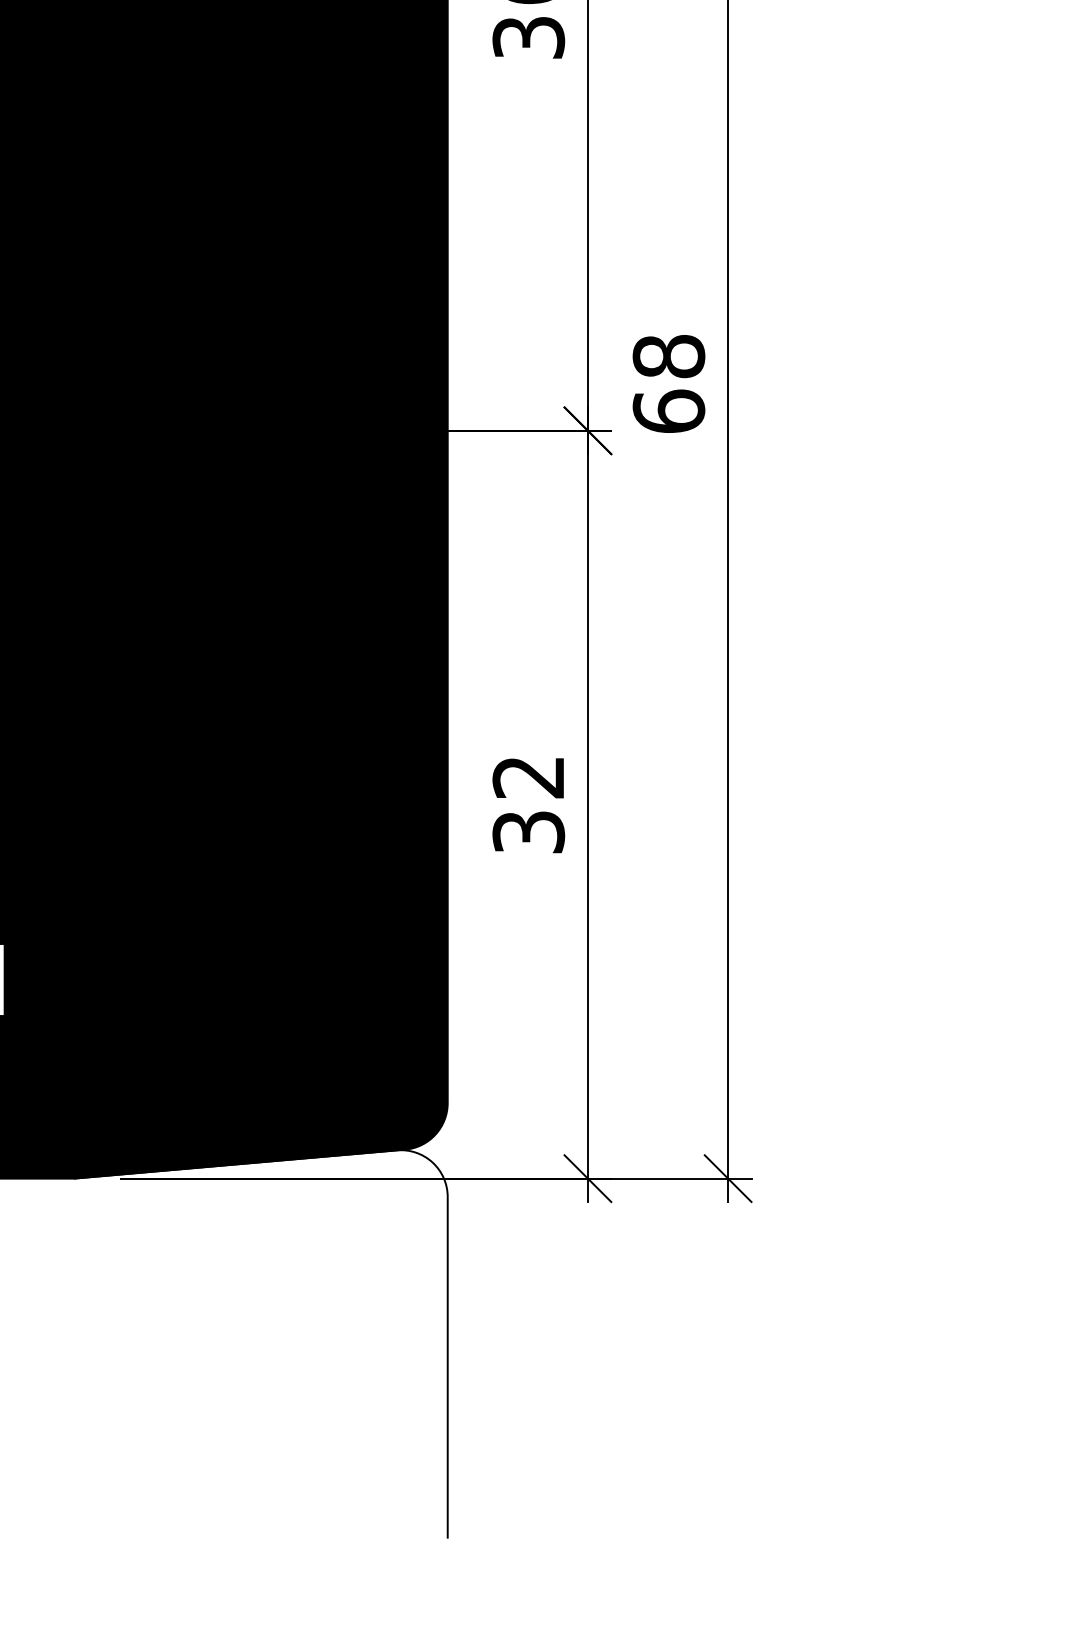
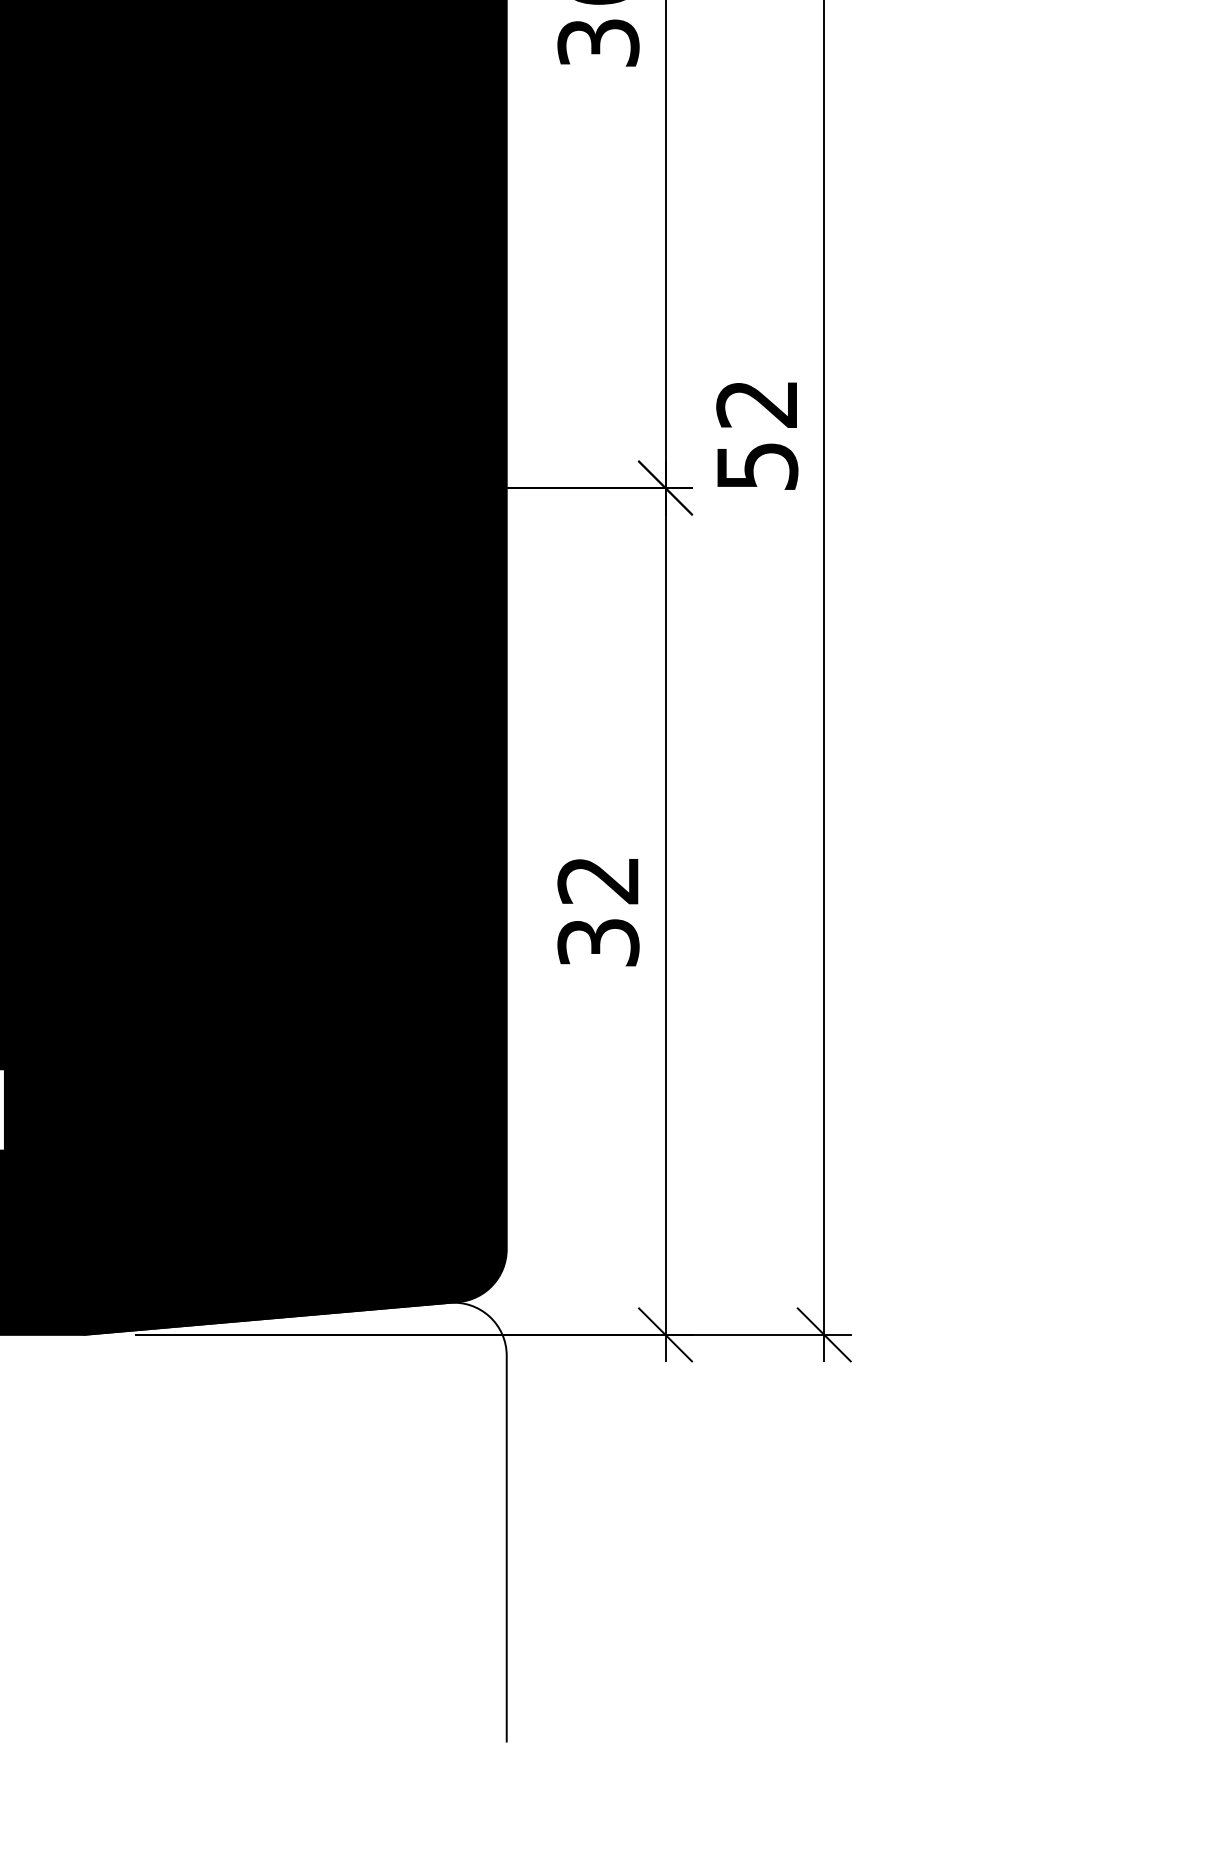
text: (669, 383) -> (757, 434), 68 -> 52

